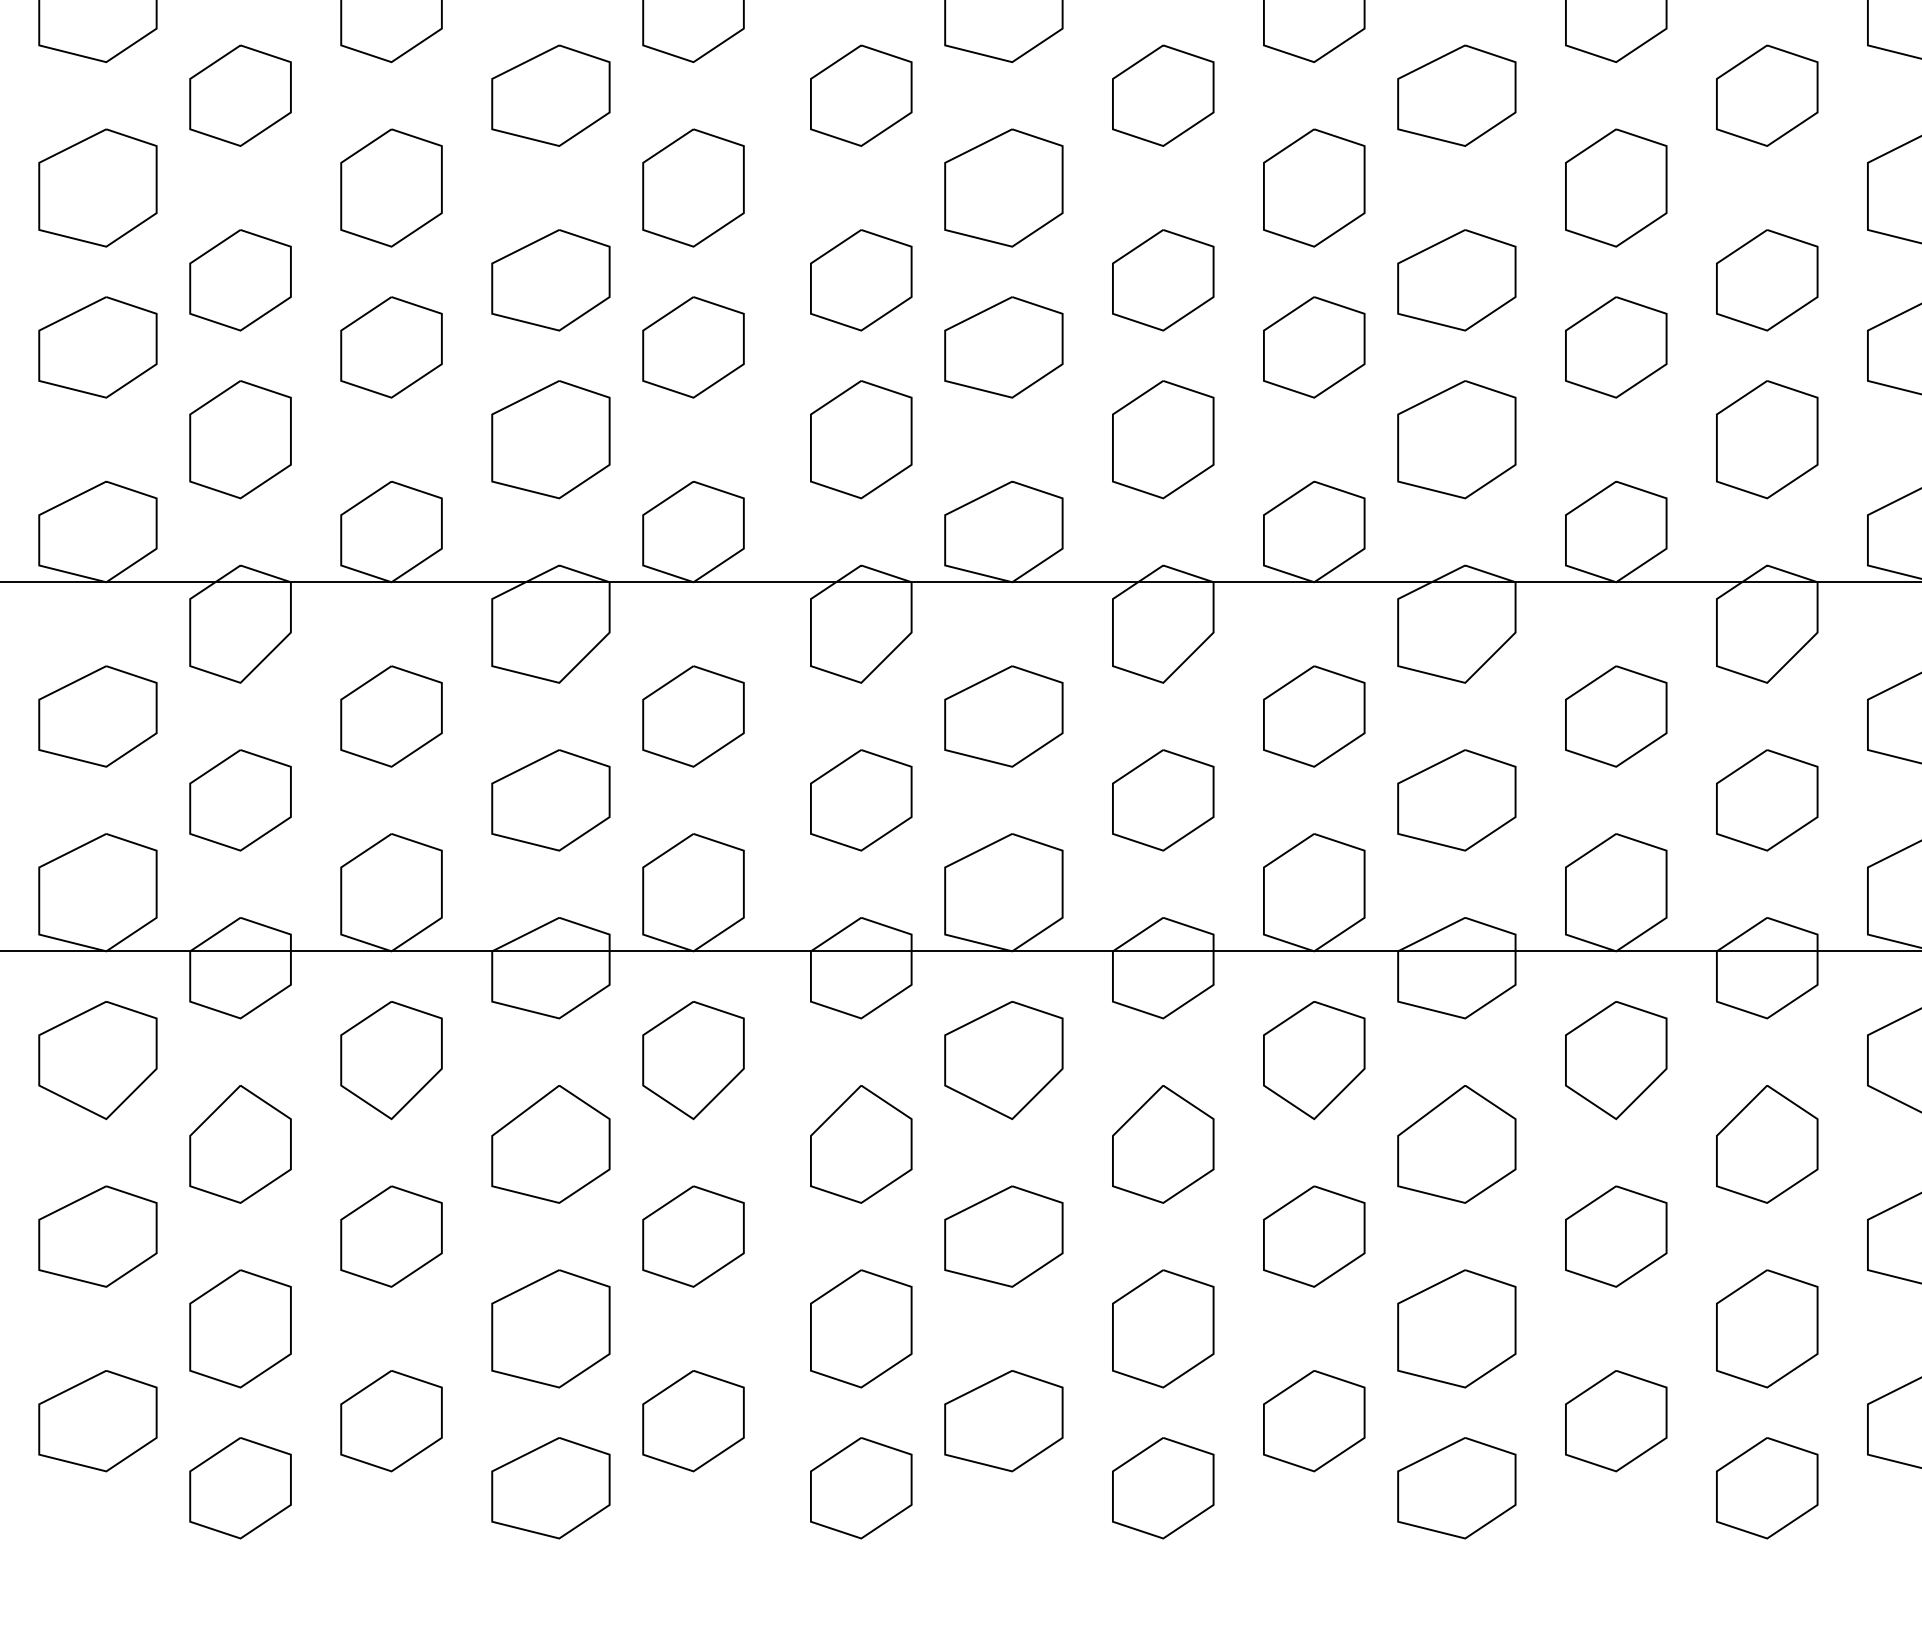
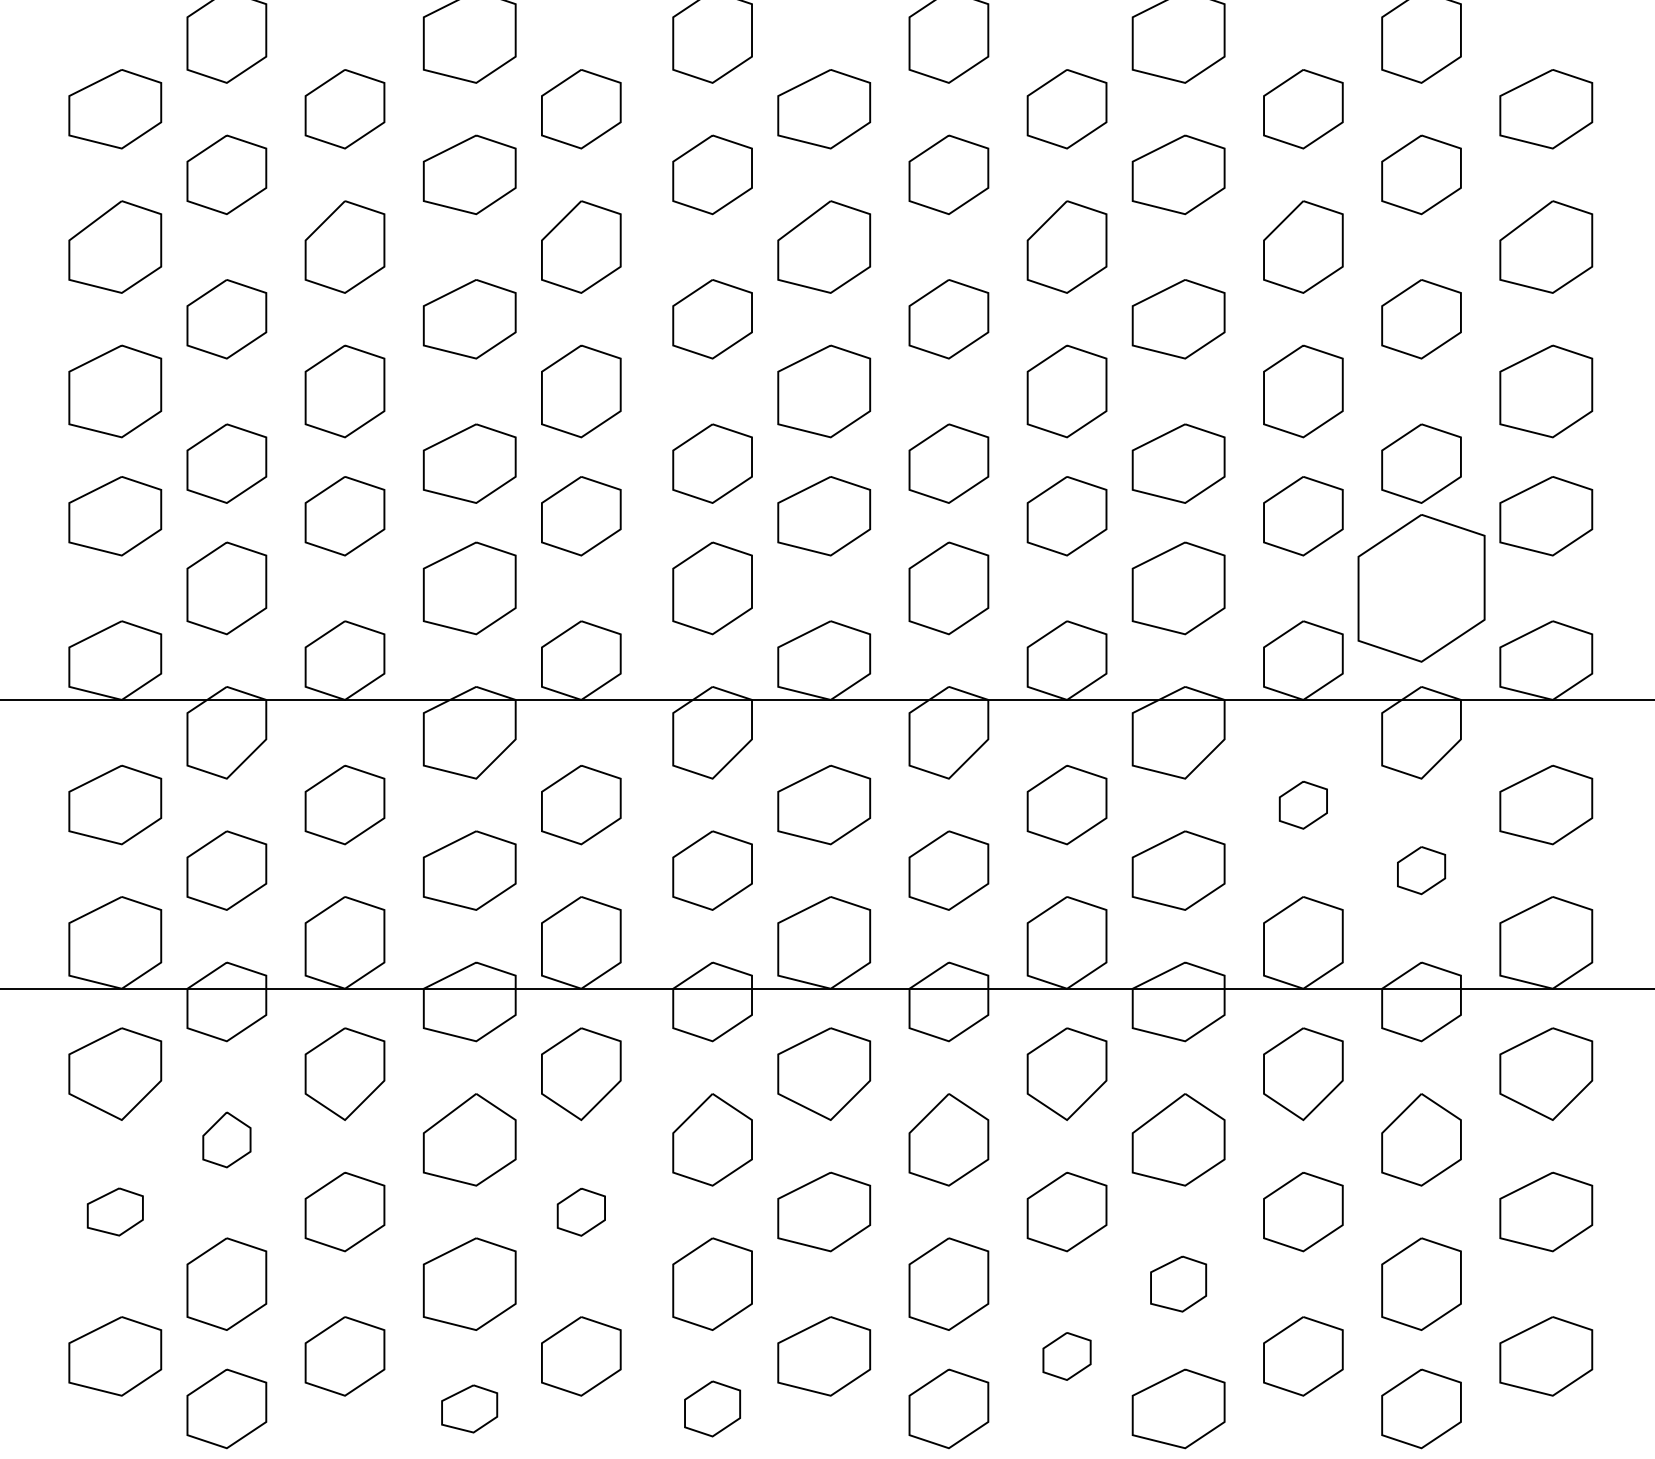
part: (1767, 439) -> (1421, 588), size x1.6
part: (1616, 717) -> (1303, 805), size x0.6
part: (1767, 800) -> (1421, 870), size x0.6
part: (240, 1143) -> (226, 1139), size x0.6
part: (98, 1235) -> (115, 1211), size x0.6
part: (693, 1237) -> (581, 1212), size x0.6
part: (1456, 1327) -> (1178, 1283), size x0.6
part: (1313, 1421) -> (1066, 1356), size x0.6
part: (550, 1487) -> (469, 1408), size x0.6
part: (861, 1487) -> (712, 1408), size x0.7

